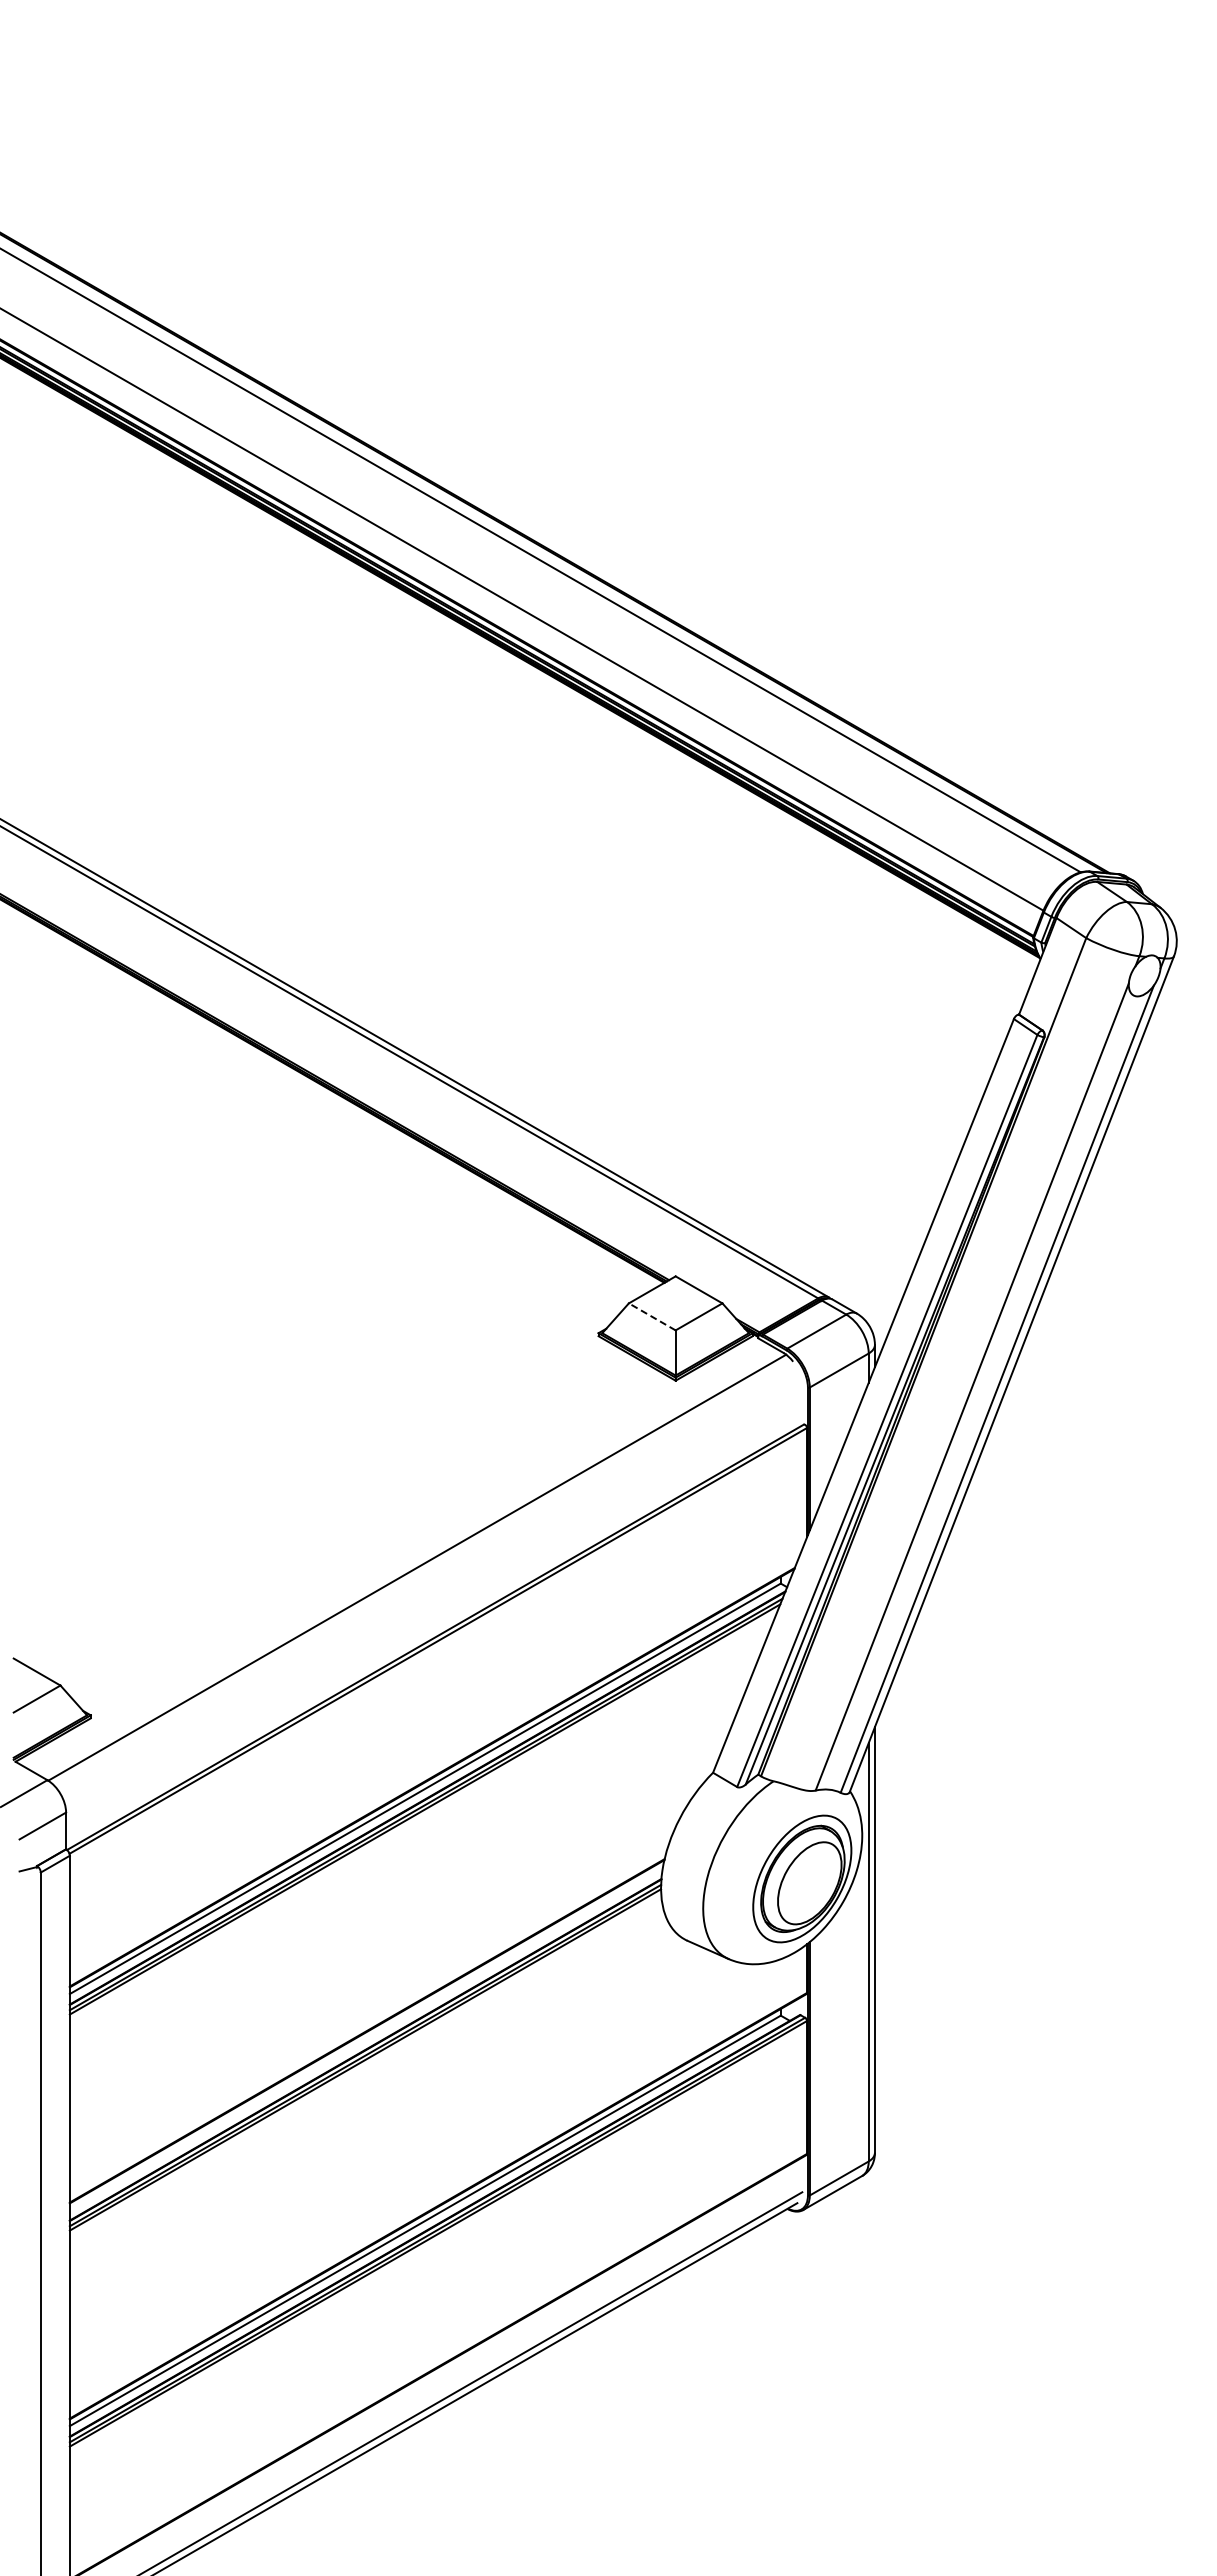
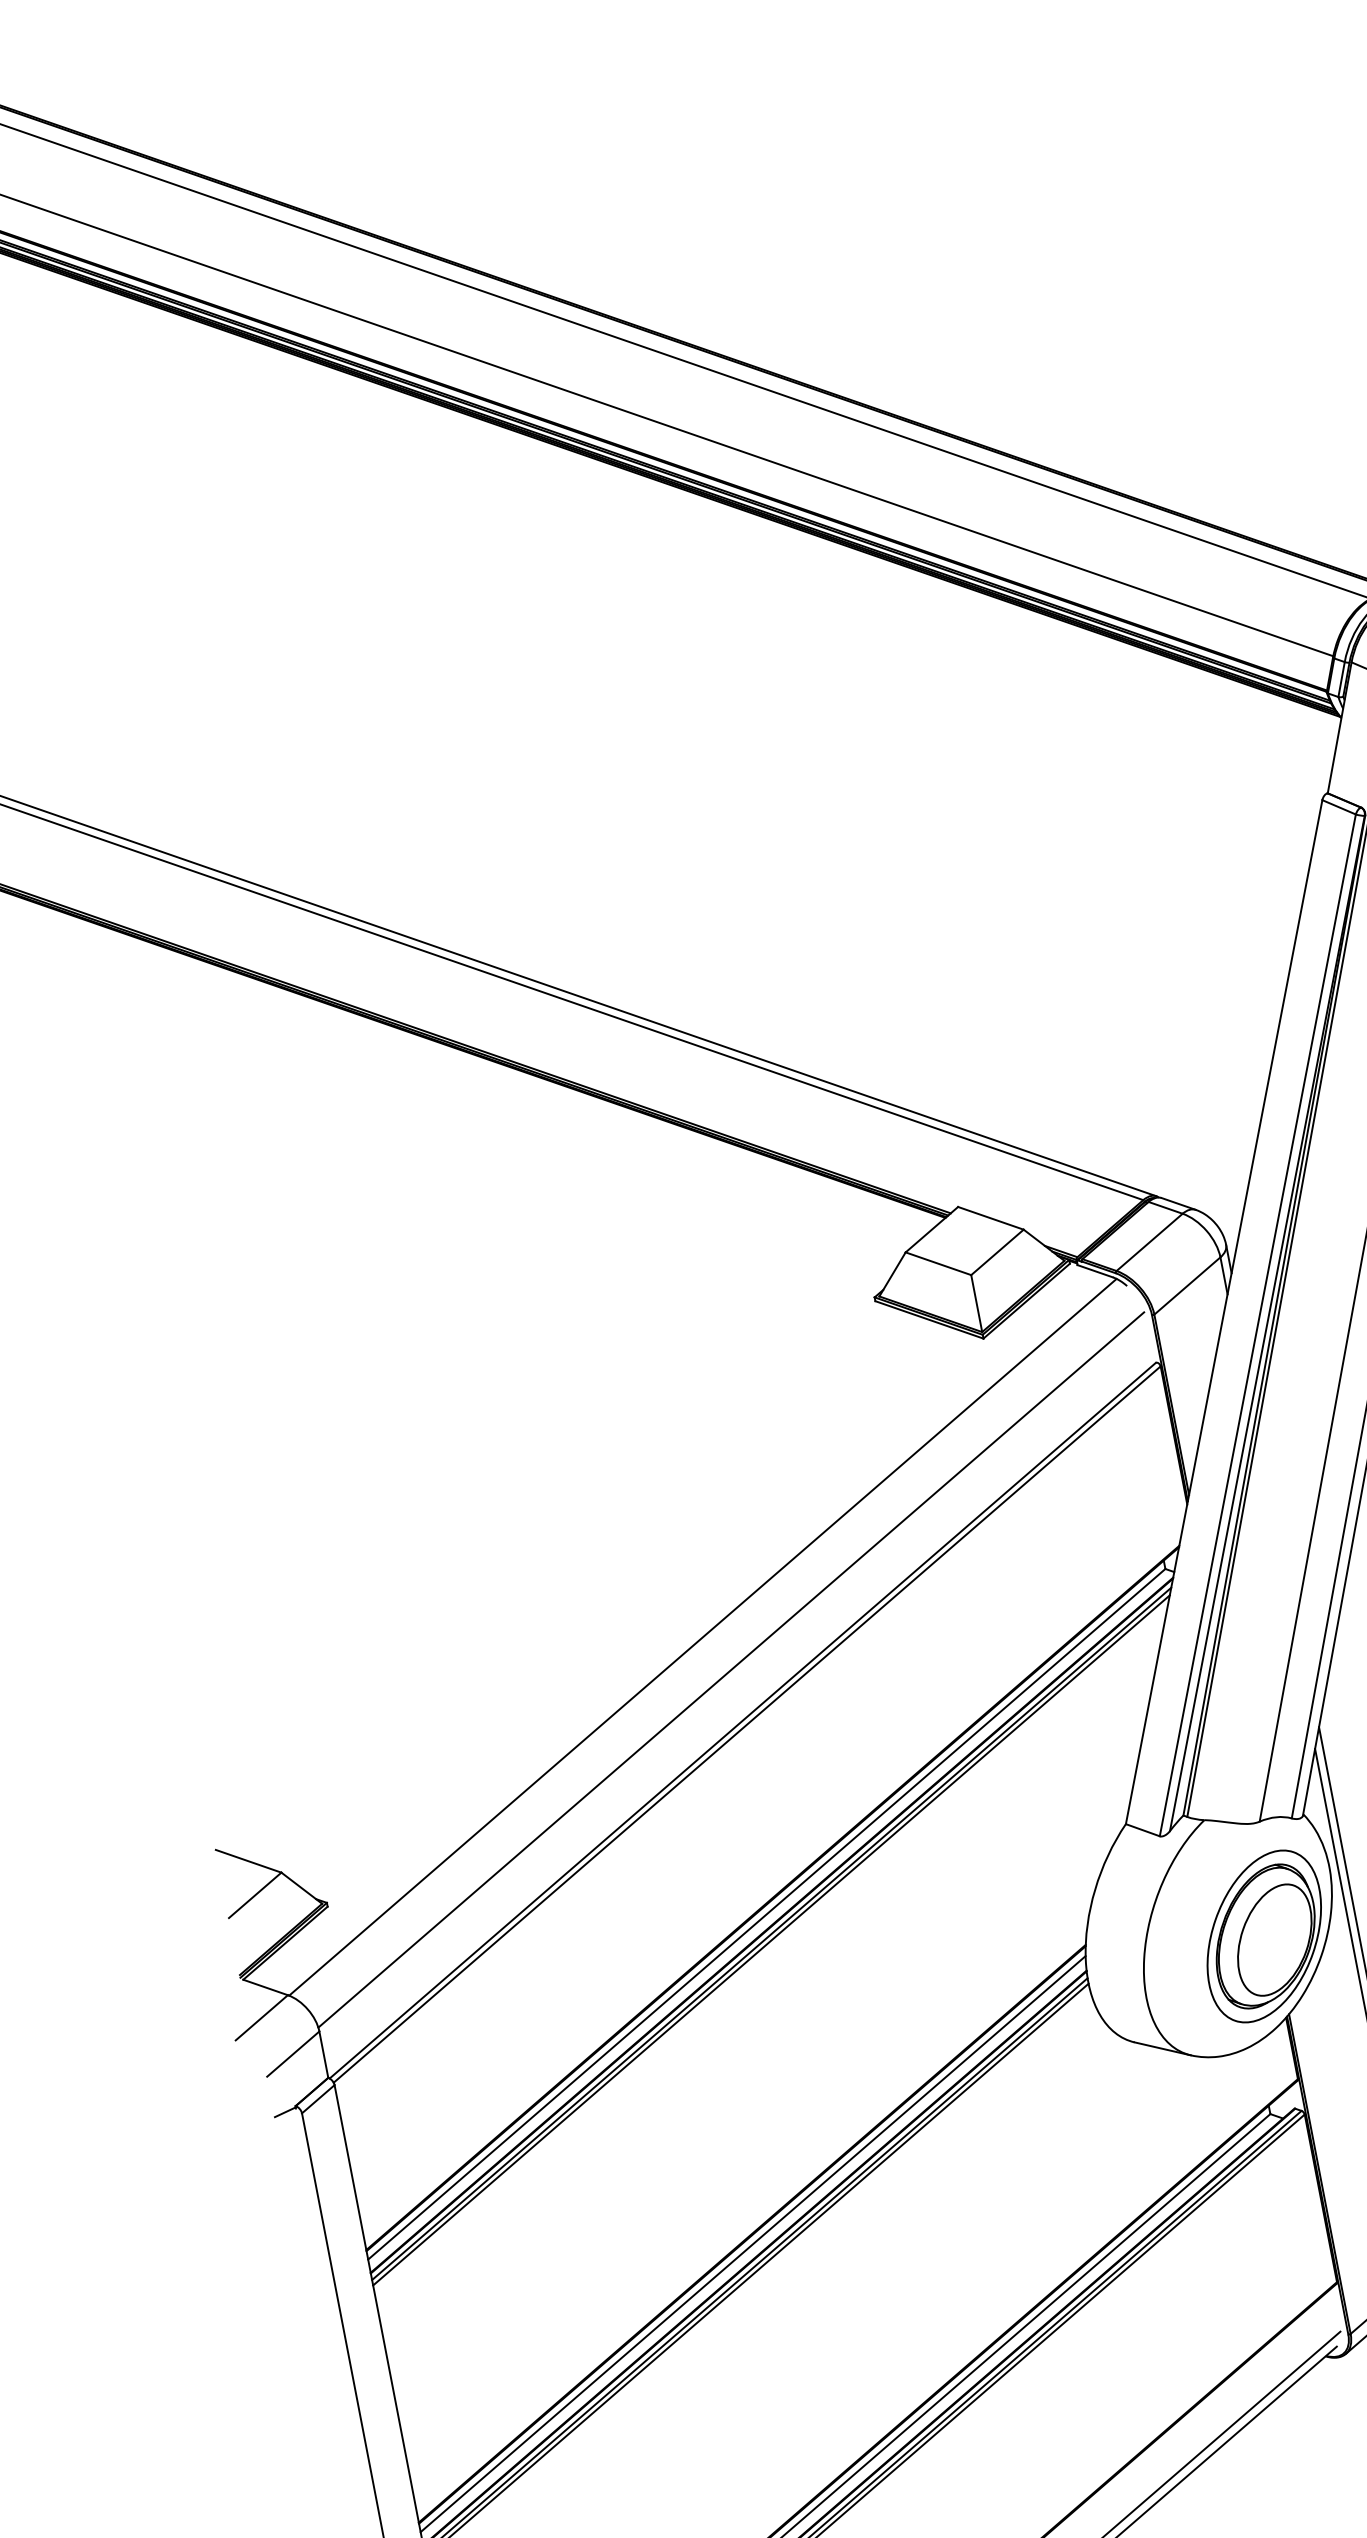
line: (651, 1316) -> (937, 1263), dashed -> solid
line: (433, 1596) -> (730, 1669), added
line: (365, 2038) -> (751, 2243), added

